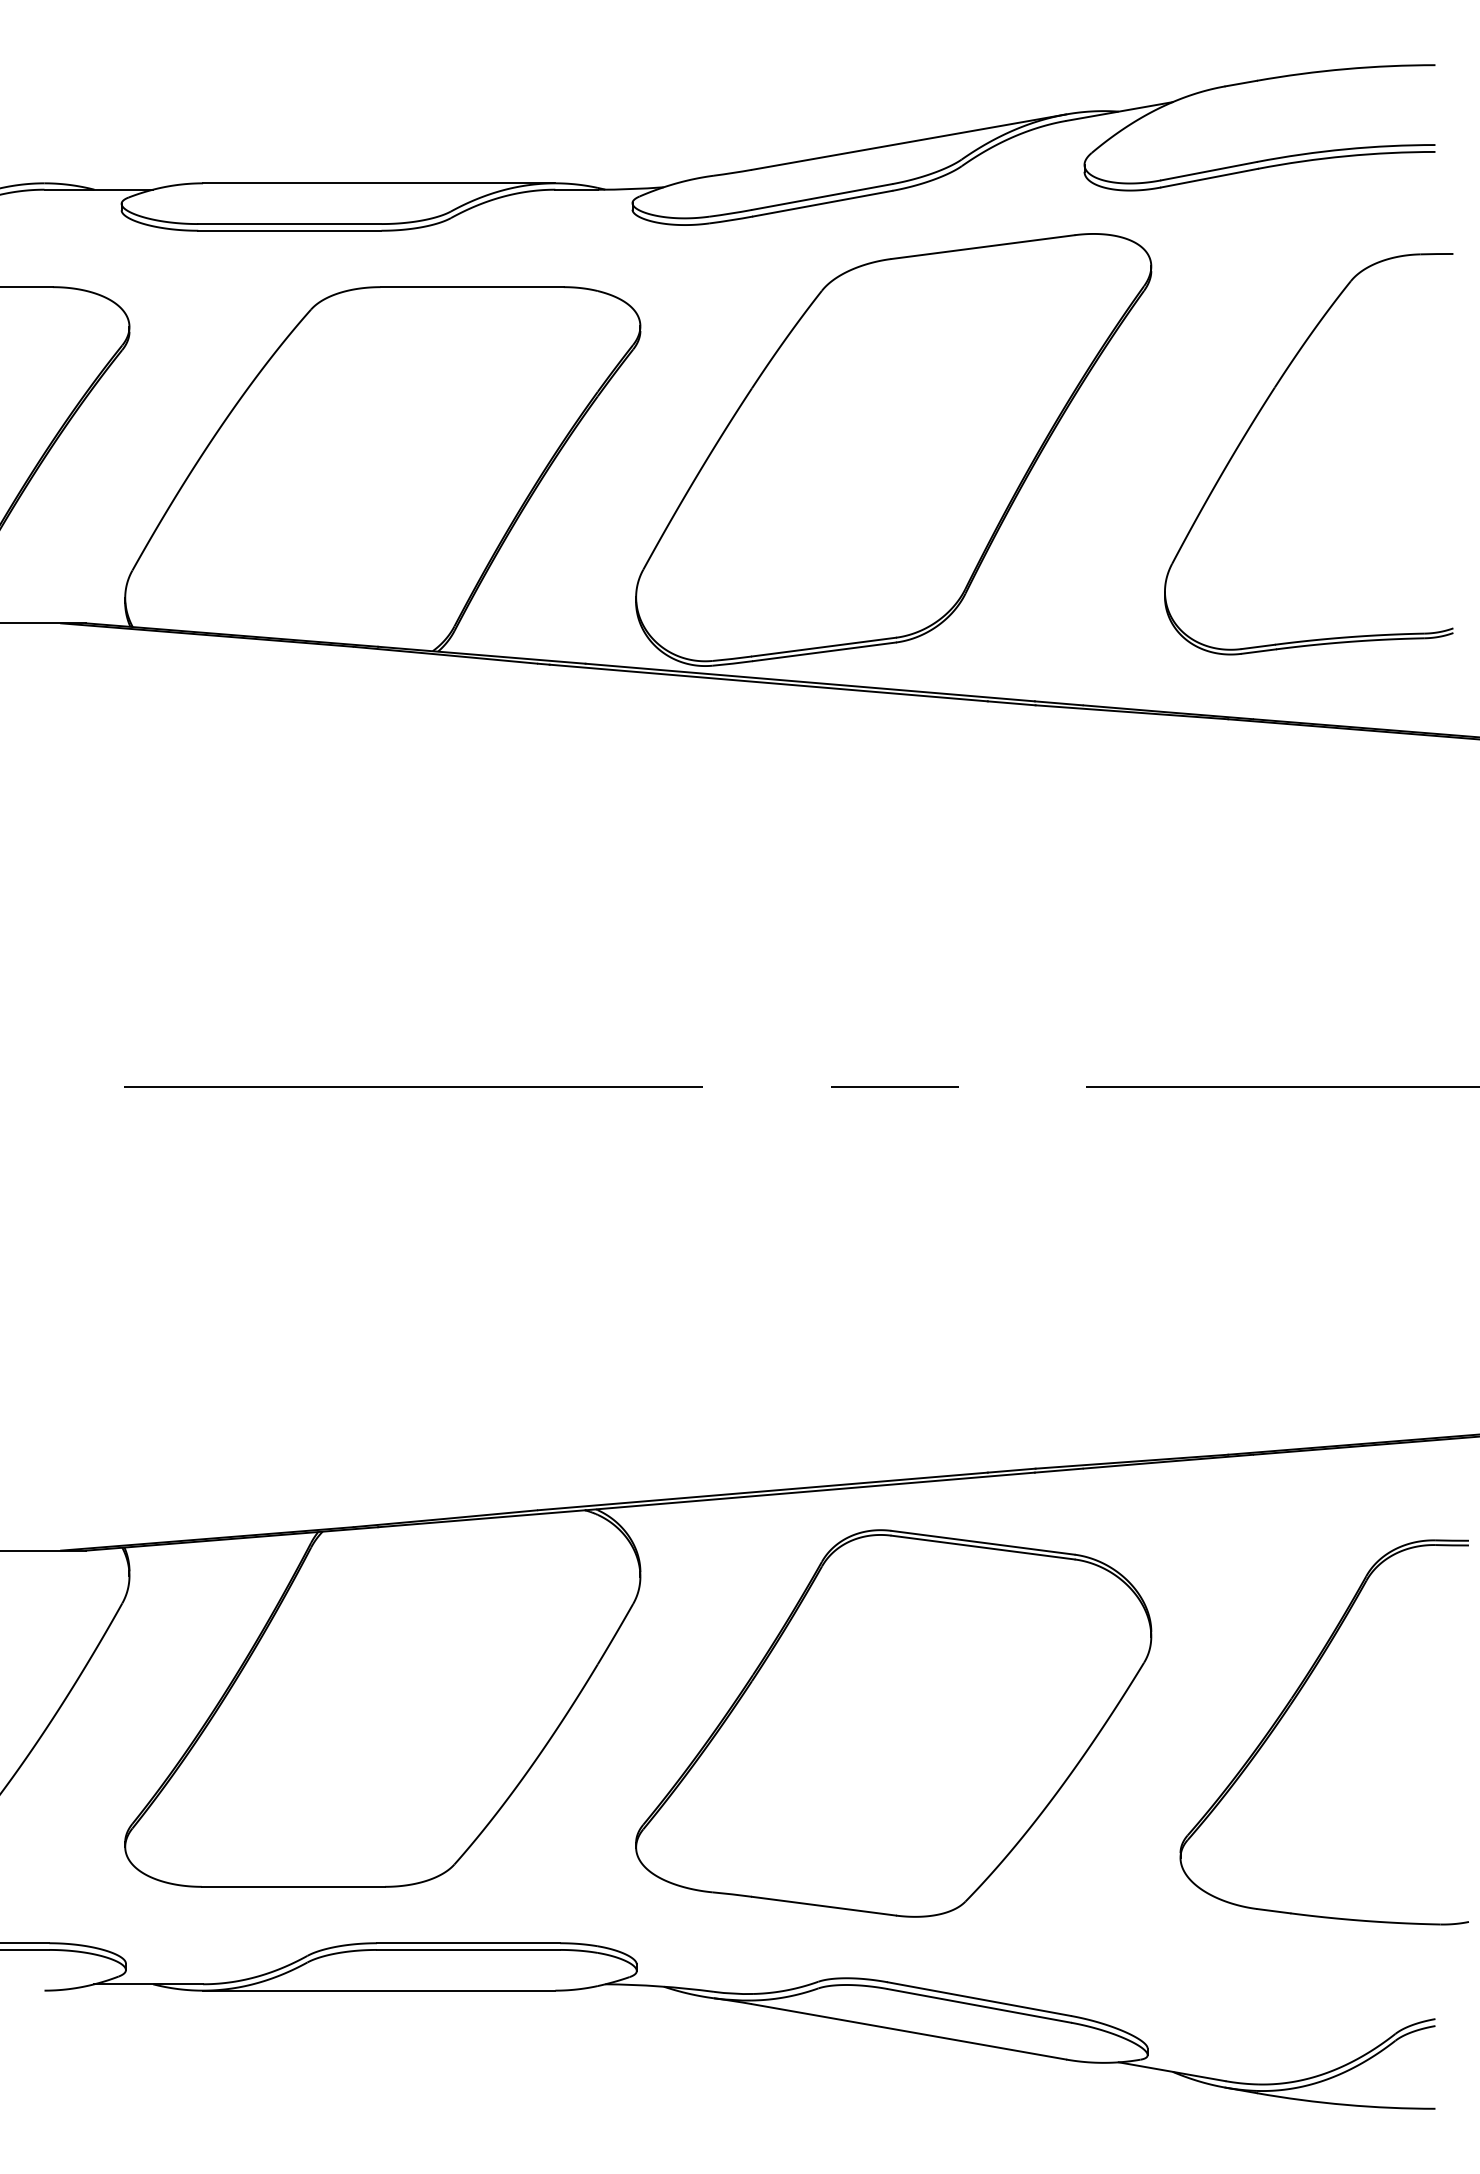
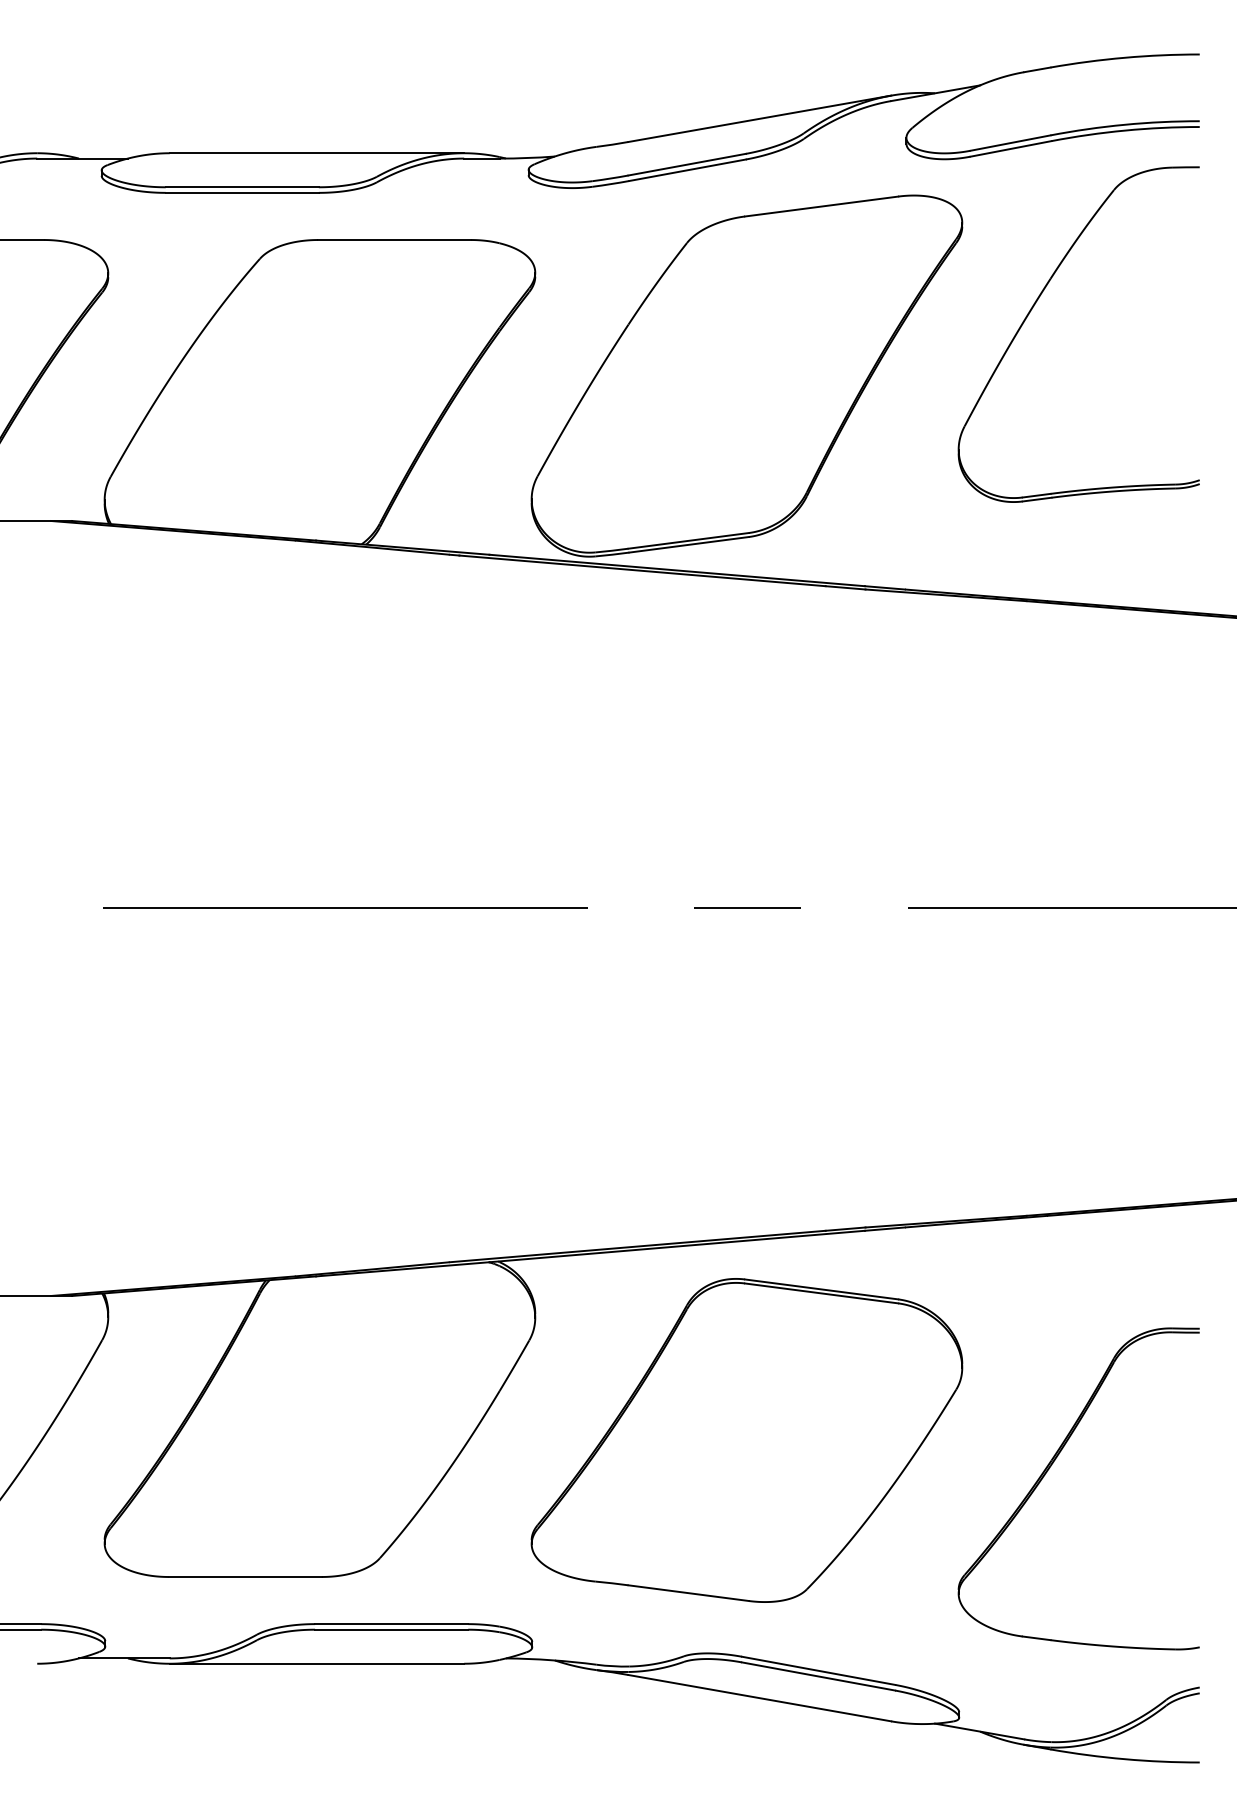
part: (1255, 420) -> (1034, 306), moved
part: (1289, 1709) -> (1049, 1469), moved

